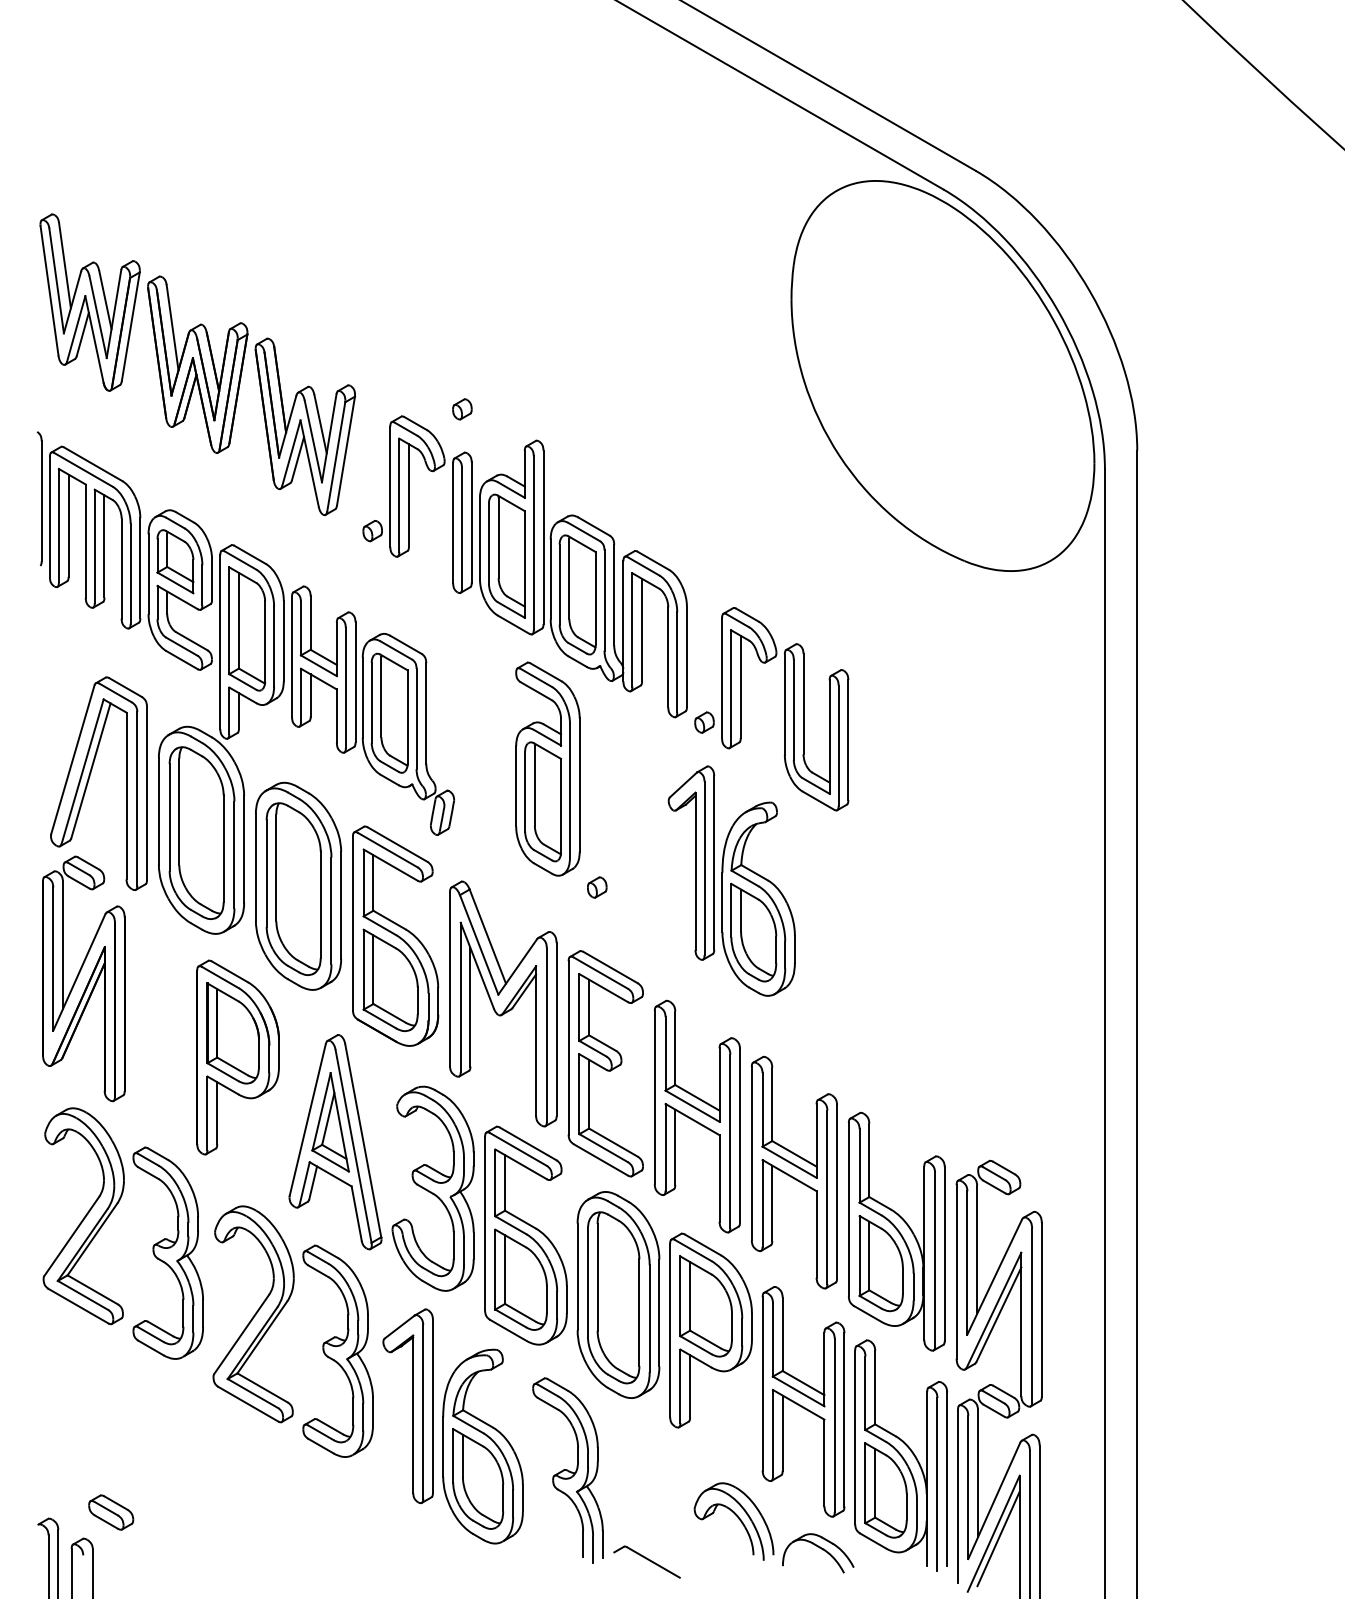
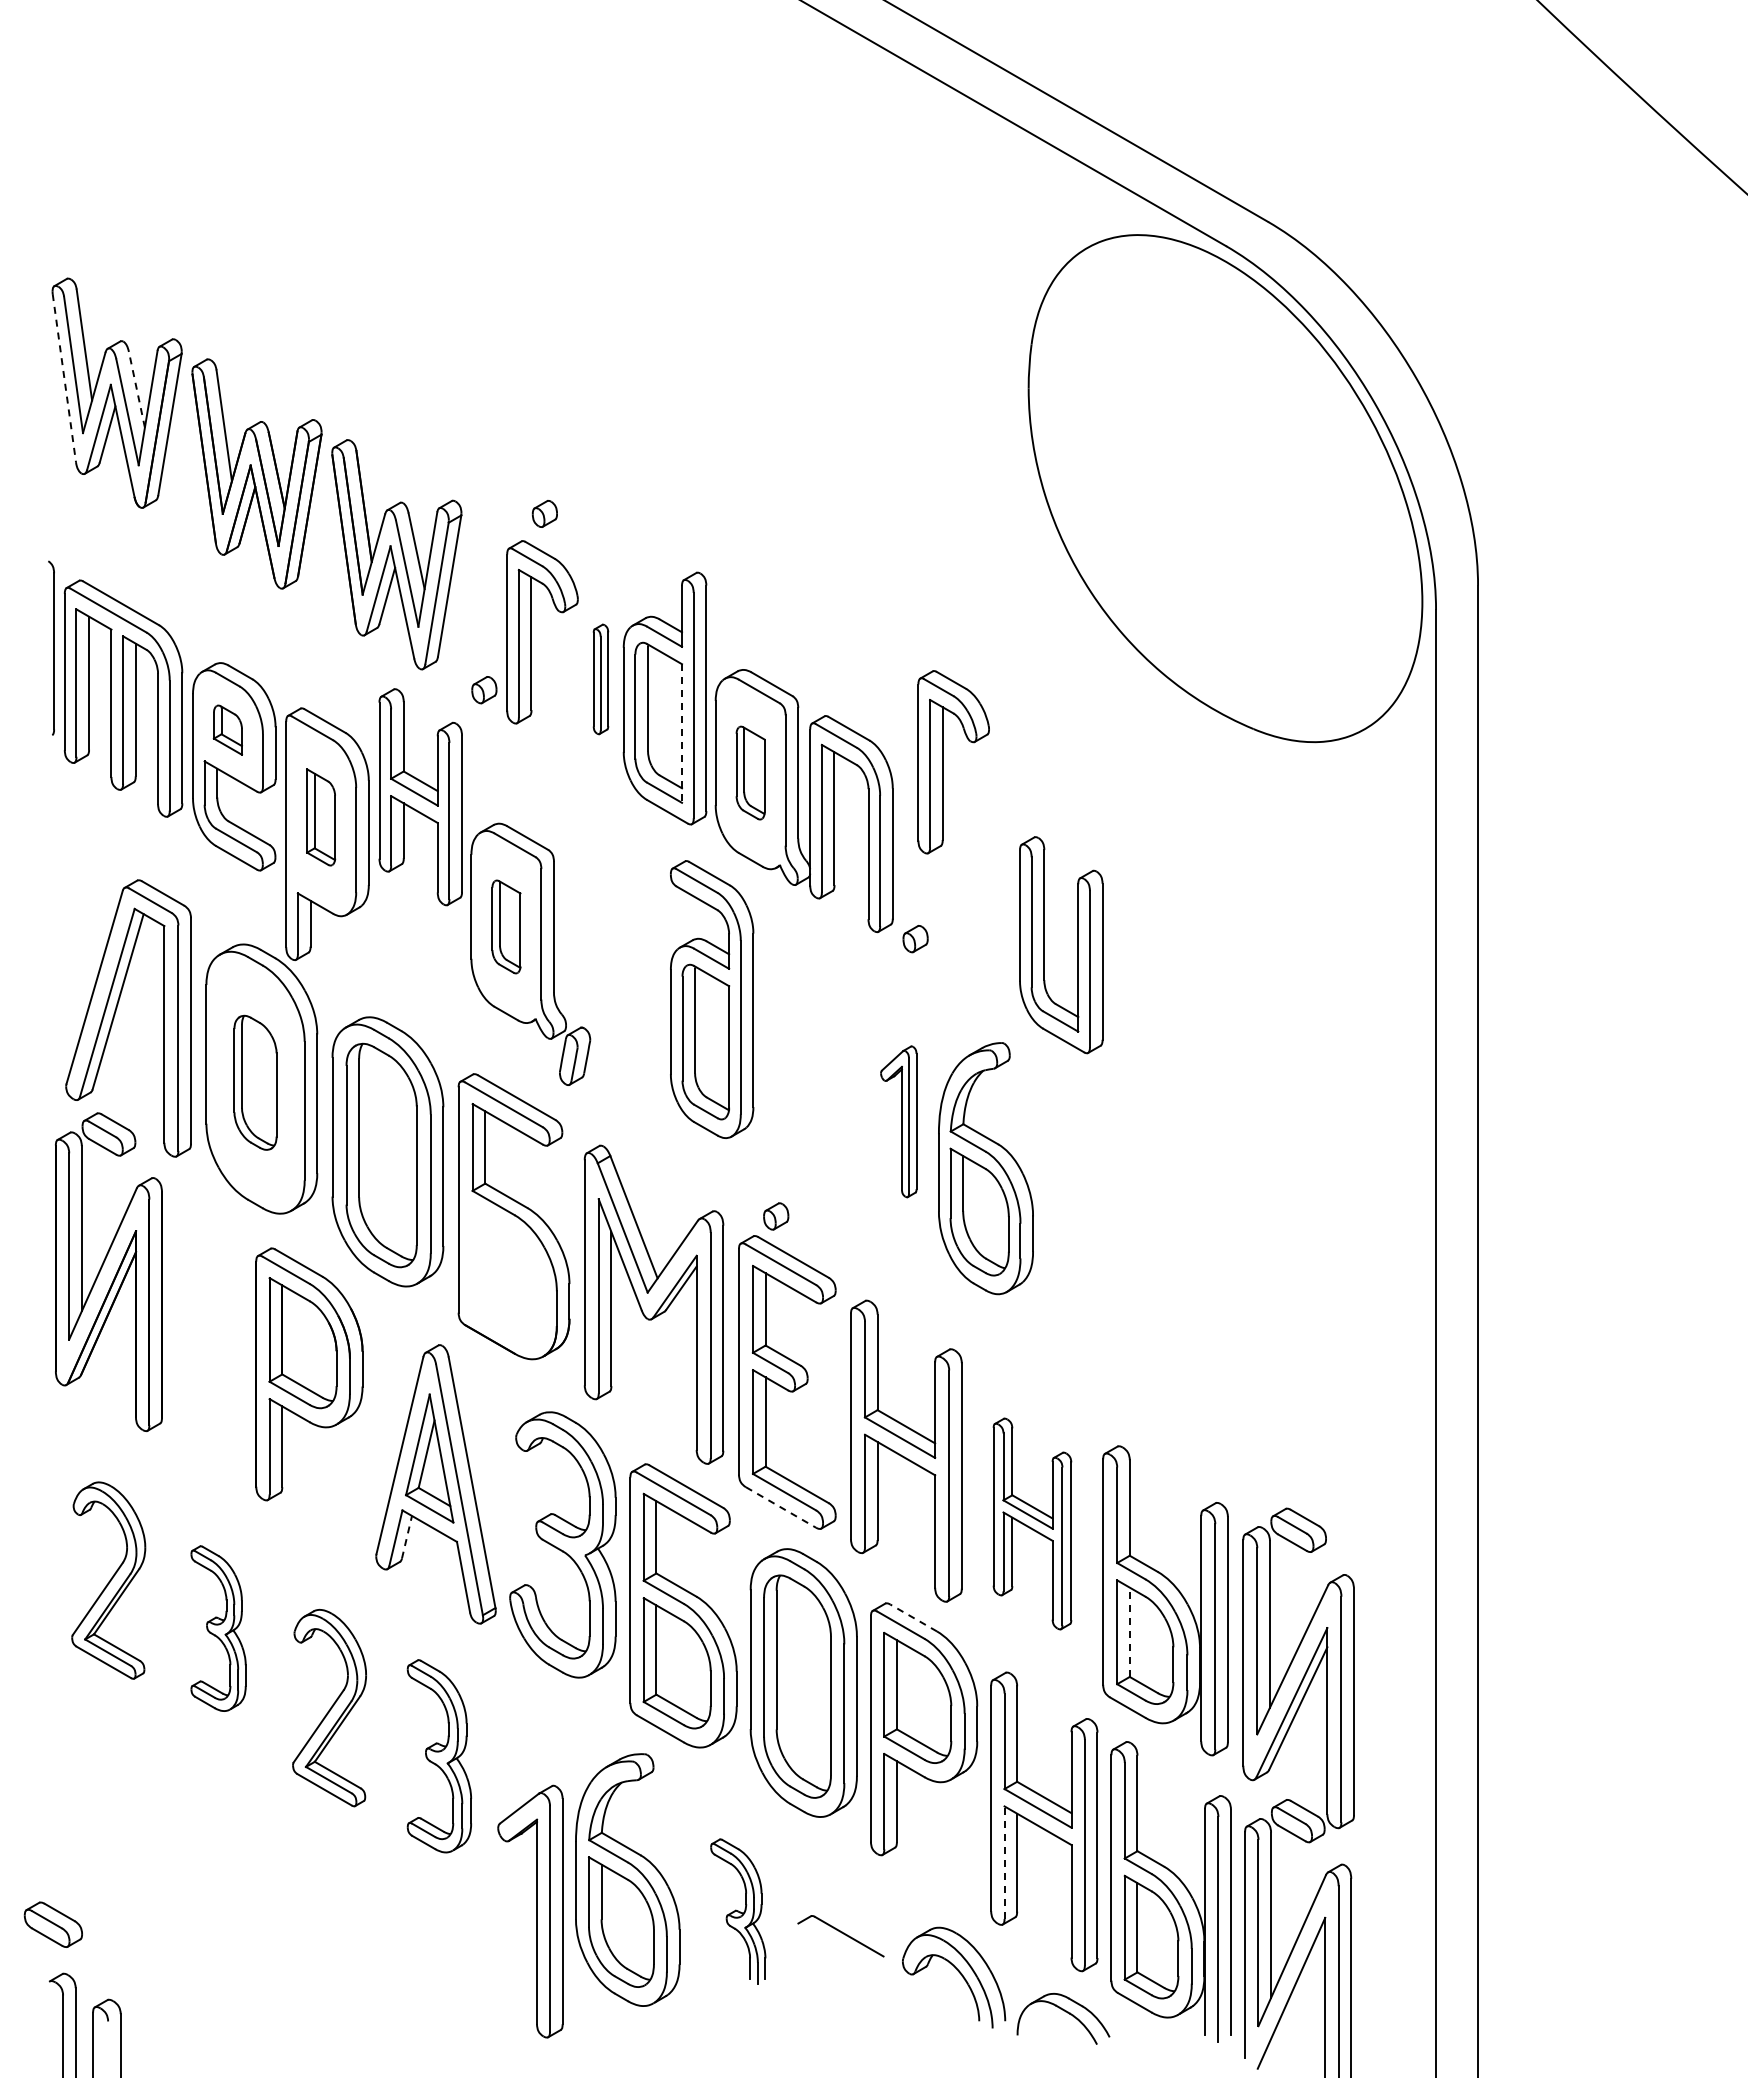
line: (49, 291) -> (64, 378), solid -> dashed
line: (105, 299) -> (136, 389), solid -> dashed
part: (462, 409) -> (544, 513), moved
part: (462, 522) -> (600, 679), size x0.6
part: (175, 562) -> (227, 730), size x0.6
line: (525, 565) -> (682, 734), solid -> dashed
part: (577, 594) -> (750, 772), size x0.6
part: (246, 629) -> (320, 817), size x0.6
part: (323, 669) -> (420, 797), moved
part: (741, 678) -> (943, 762), moved
part: (389, 712) -> (506, 926), size x0.6
part: (196, 832) -> (255, 1082), size x0.6
part: (691, 862) -> (898, 1121), size x0.6
part: (597, 887) -> (776, 1216), moved
part: (390, 979) -> (507, 1273), removed
line: (601, 1159) -> (781, 1507), solid -> dashed
part: (794, 1172) -> (1032, 1523), size x0.7
line: (313, 1183) -> (407, 1537), solid -> dashed
part: (83, 1216) -> (108, 1580), size x0.7
line: (702, 1244) -> (913, 1617), solid -> dashed
part: (168, 1253) -> (218, 1628), size x0.6
line: (869, 1256) -> (1129, 1632), solid -> dashed
part: (253, 1313) -> (329, 1707), size x0.7
part: (338, 1351) -> (439, 1756), size x0.7
part: (408, 1406) -> (530, 1911), moved
line: (772, 1433) -> (1004, 1862), solid -> dashed
part: (568, 1470) -> (738, 1911), size x0.6
part: (110, 1512) -> (52, 1924), moved
line: (998, 1538) -> (1297, 1999), removed
part: (646, 1562) -> (840, 1936), moved

